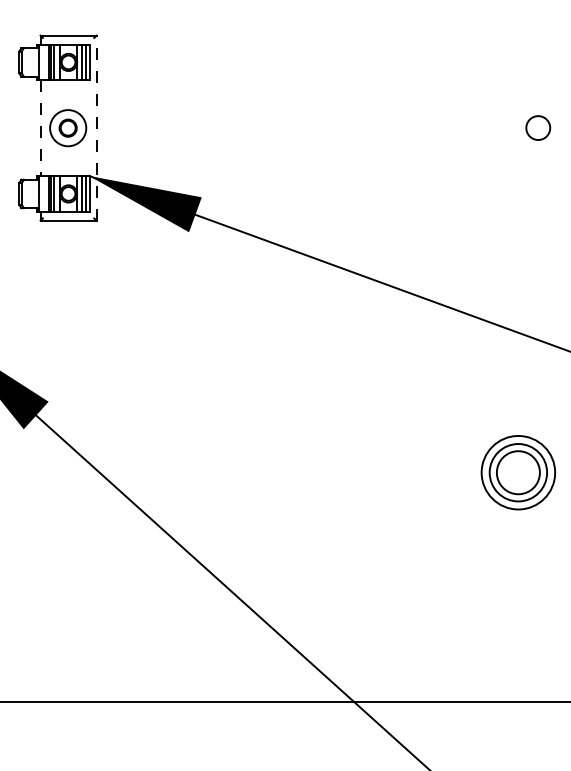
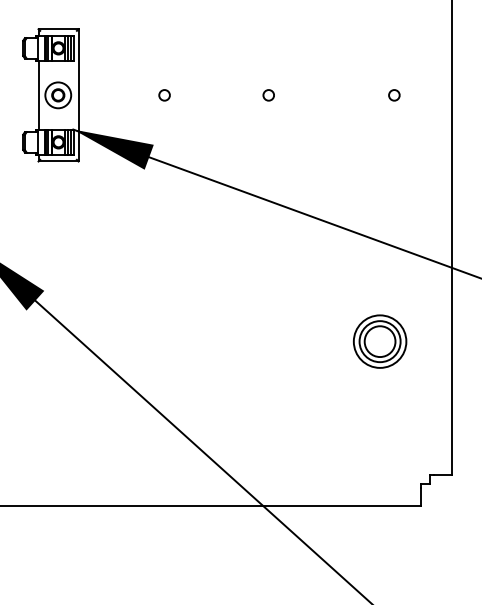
line: (96, 126) -> (78, 94), dashed -> solid
line: (40, 128) -> (38, 95), dashed -> solid
circle: (216, 128) -> (164, 95), added
circle: (362, 128) -> (268, 95), added
circle: (538, 128) -> (394, 95), size x0.62

